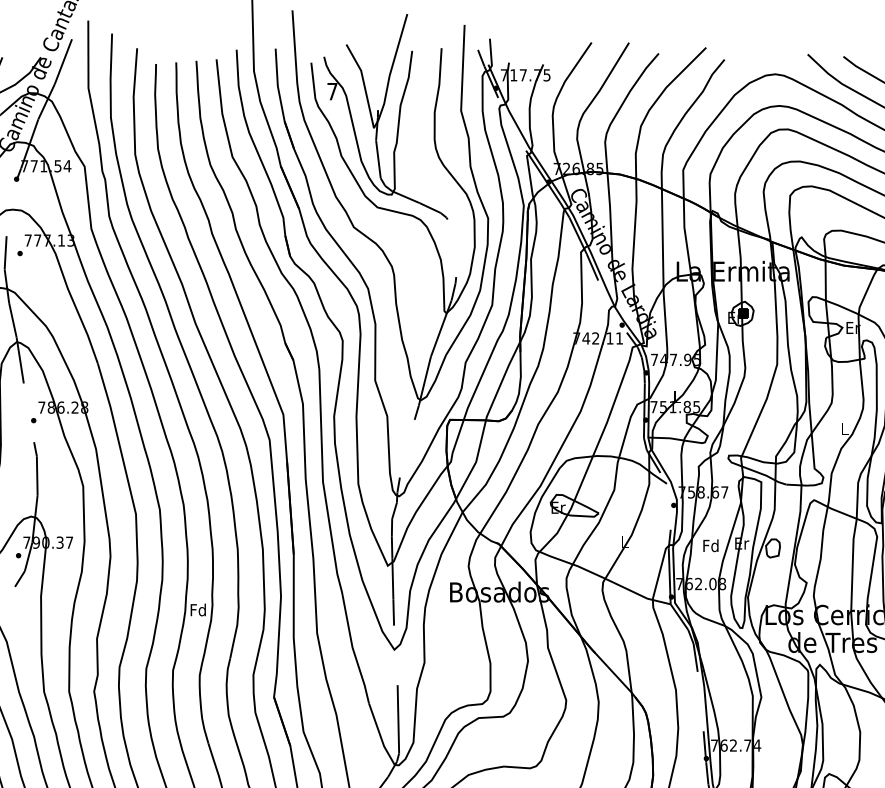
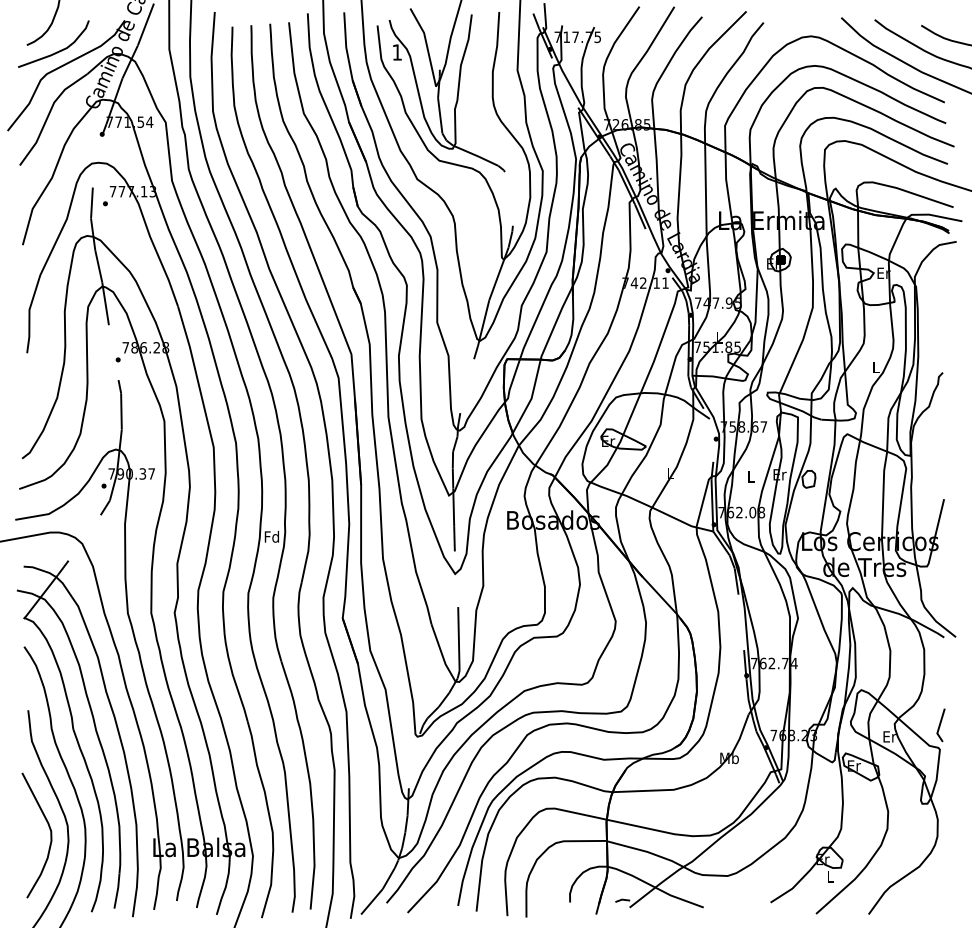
text: (331, 91) -> (396, 52), 7 -> 1
text: (710, 545) -> (750, 476), Fd -> L

